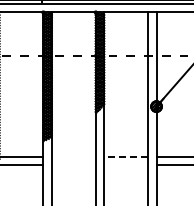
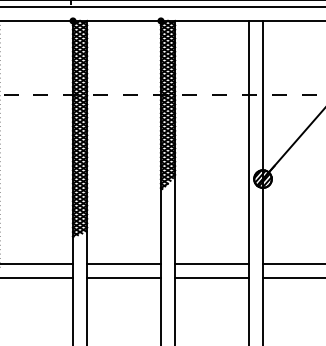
line: (73, 157) -> (123, 264), added
line: (125, 157) -> (210, 264), dashed -> solid
line: (73, 165) -> (123, 277), added
line: (126, 165) -> (212, 277), added

